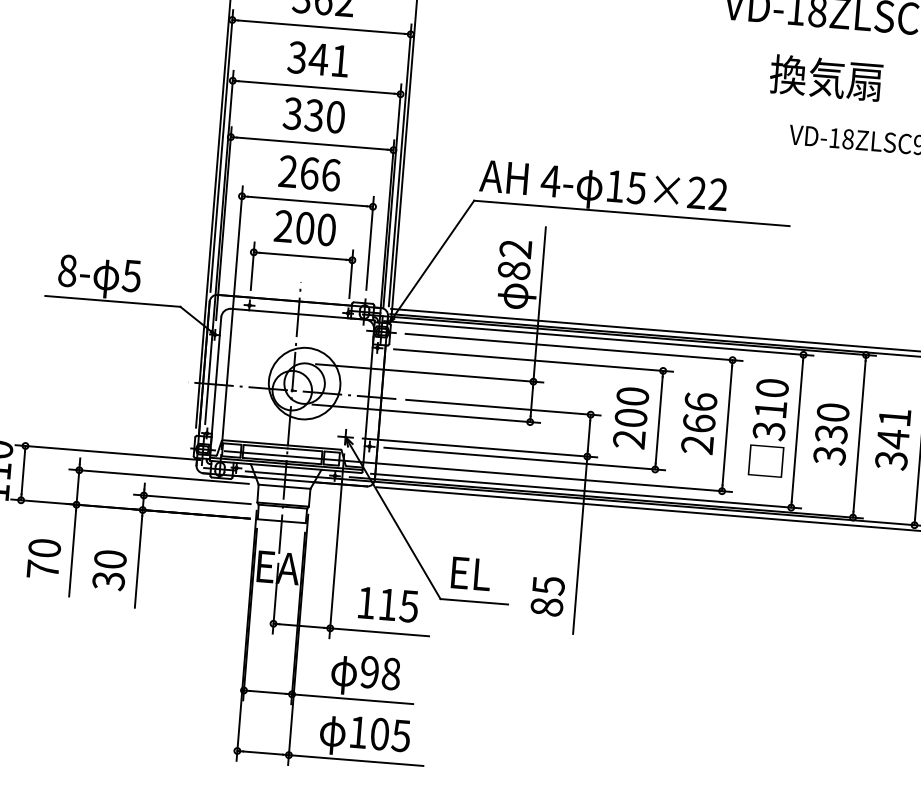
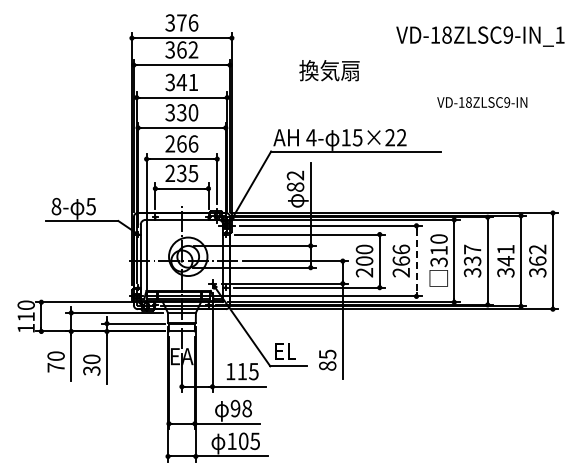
text: (826, 77) -> (329, 70), moved
text: (315, 229) -> (187, 173), 200 -> 235
text: (832, 412) -> (472, 249), 330 -> 337
line: (727, 426) -> (416, 261), solid -> dashed

